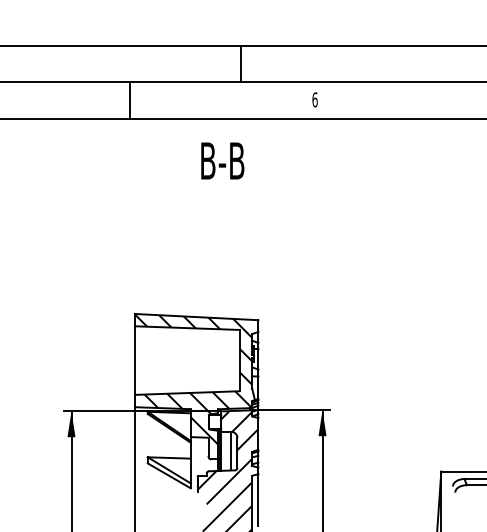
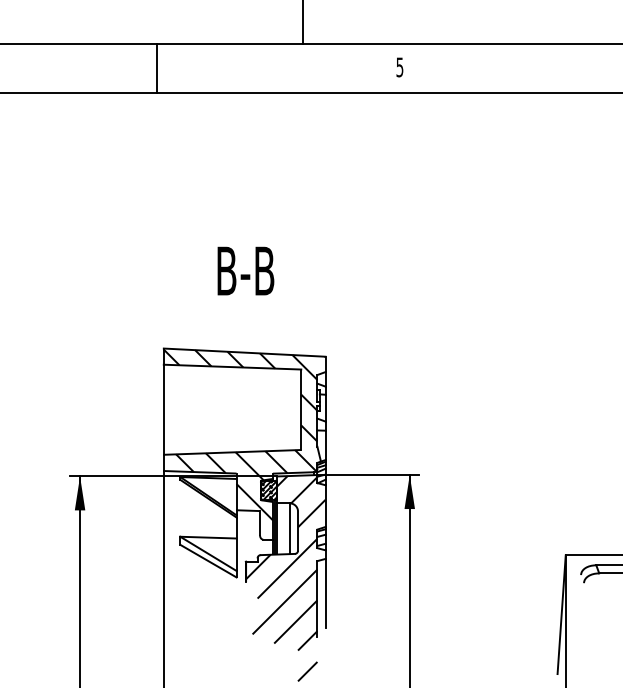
text: (314, 99) -> (399, 66), 6 -> 5
text: (222, 160) -> (245, 270), moved
hatch: (215, 421) -> (269, 489), added

